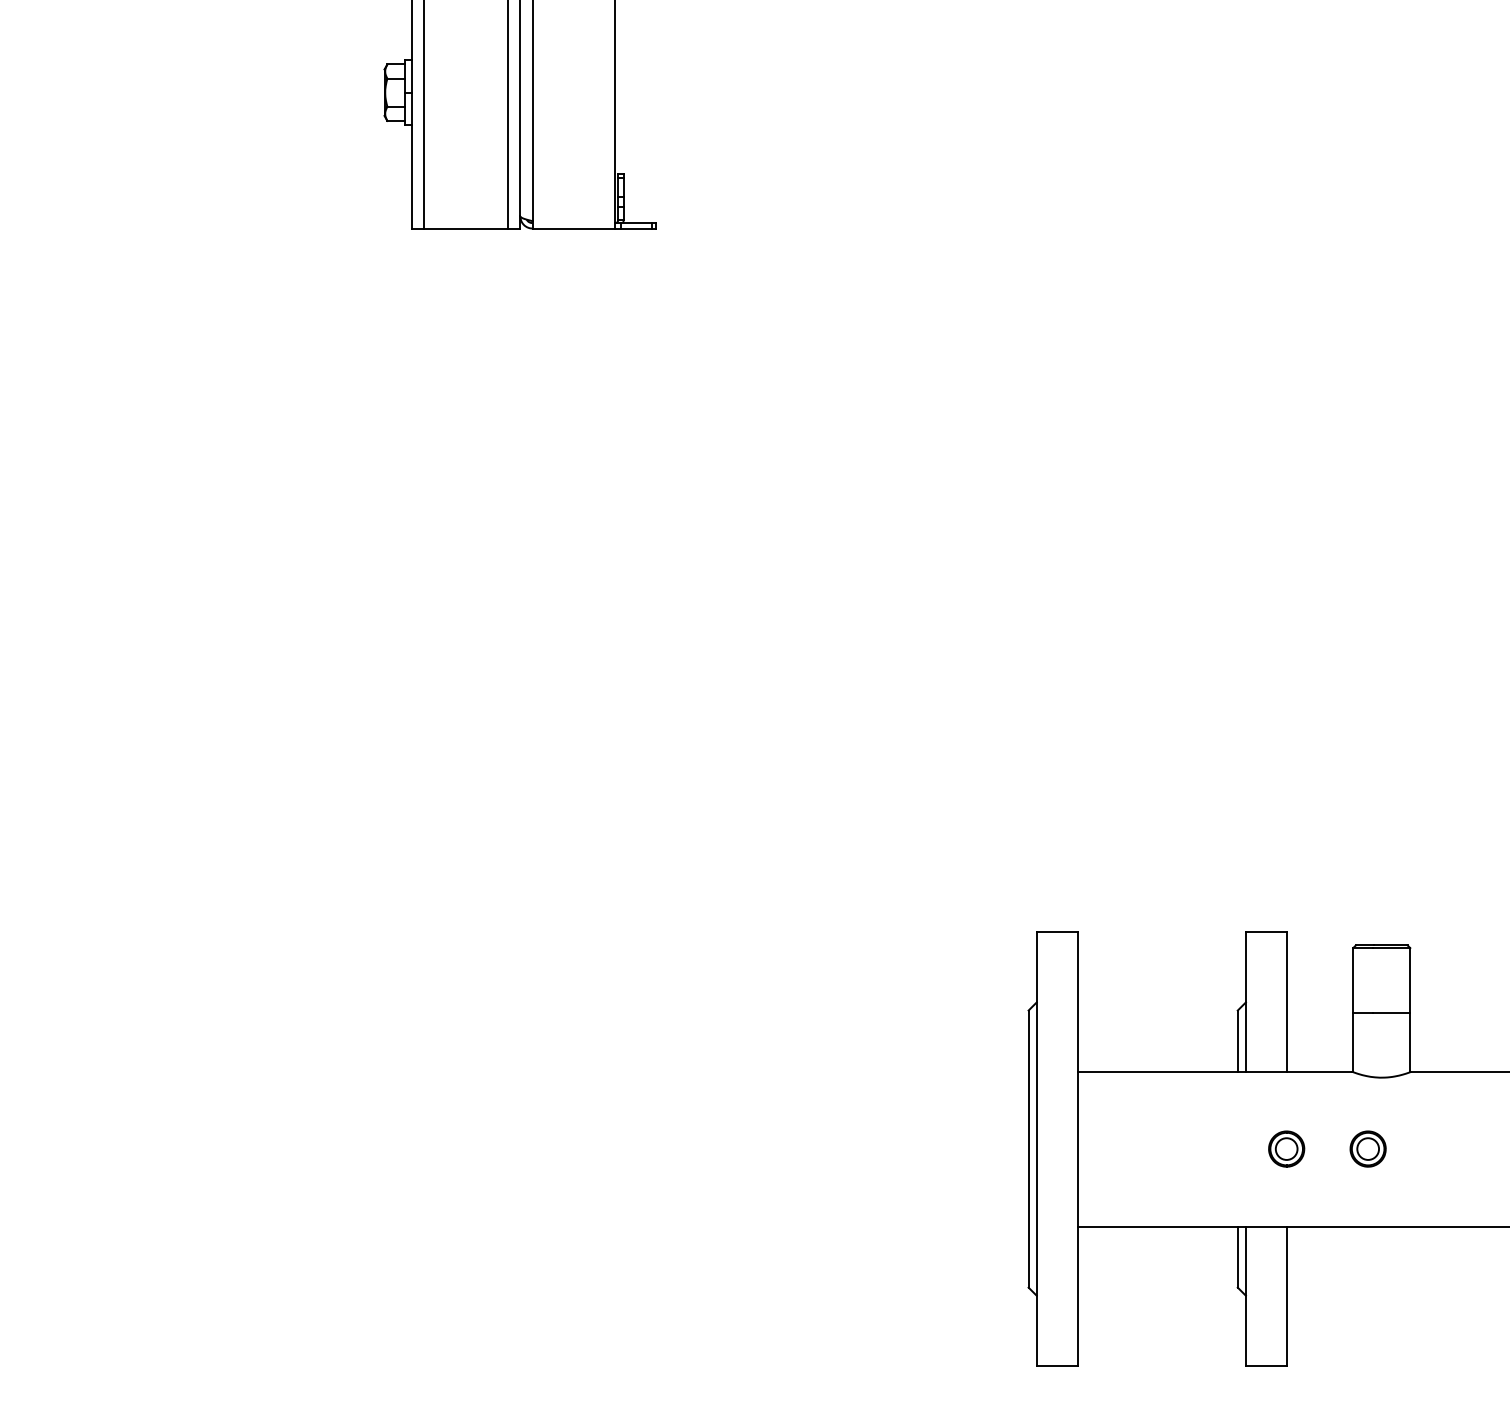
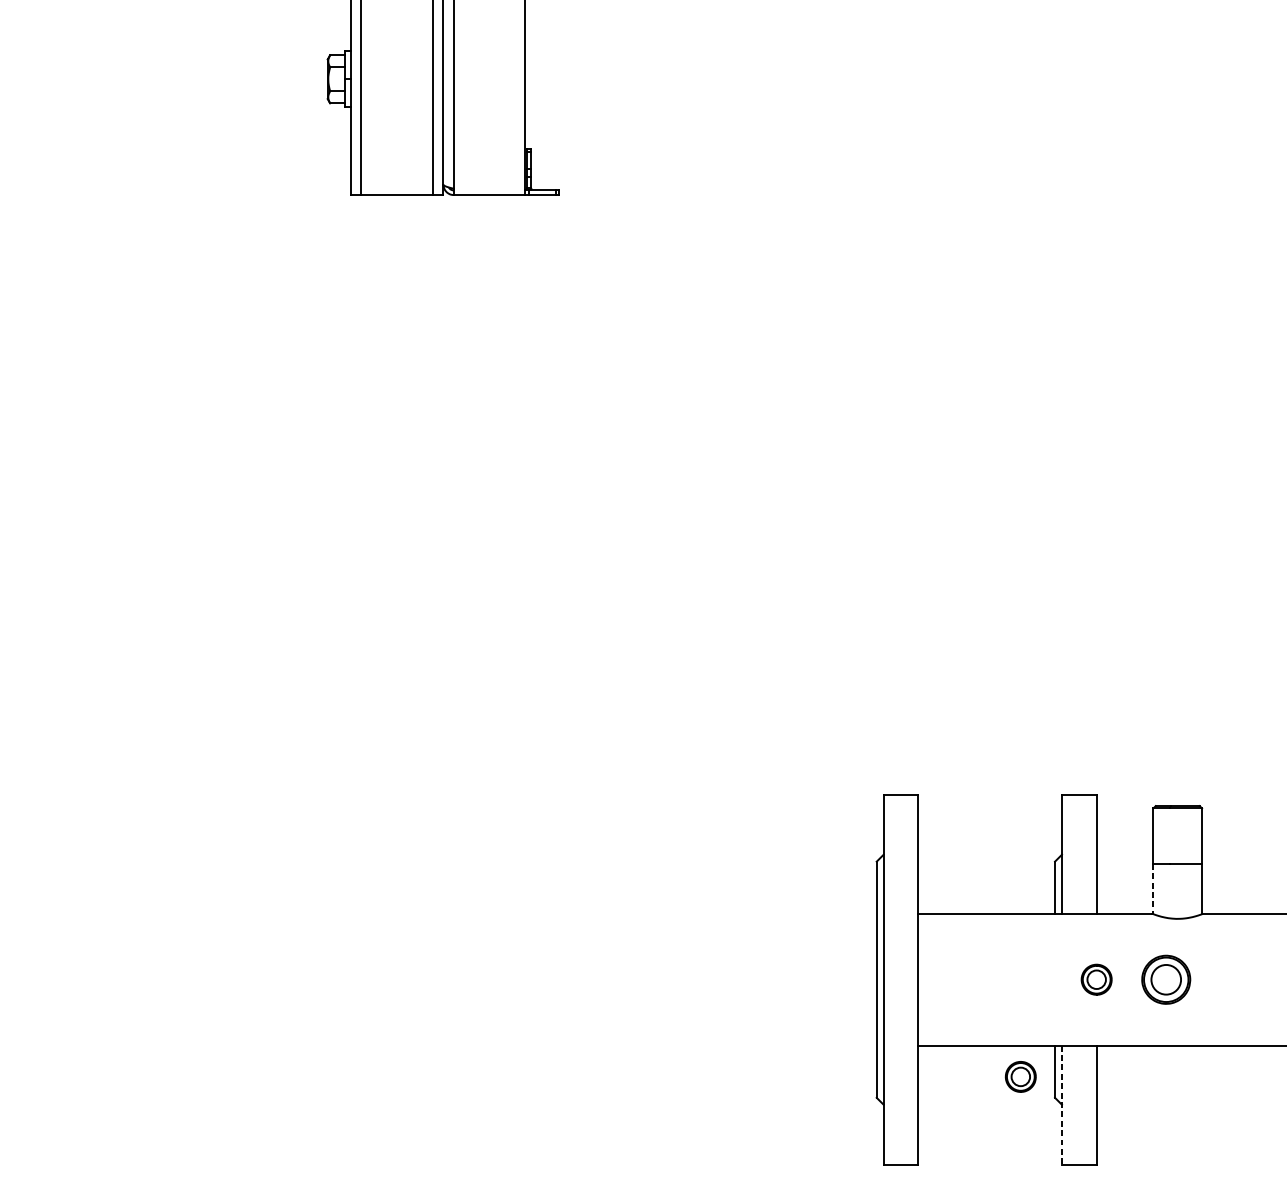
line: (1353, 1043) -> (1153, 889), solid -> dashed
part: (1367, 1148) -> (1165, 979), size x1.6
part: (1197, 1262) -> (1020, 1076), added
line: (1245, 1296) -> (1061, 1105), solid -> dashed

